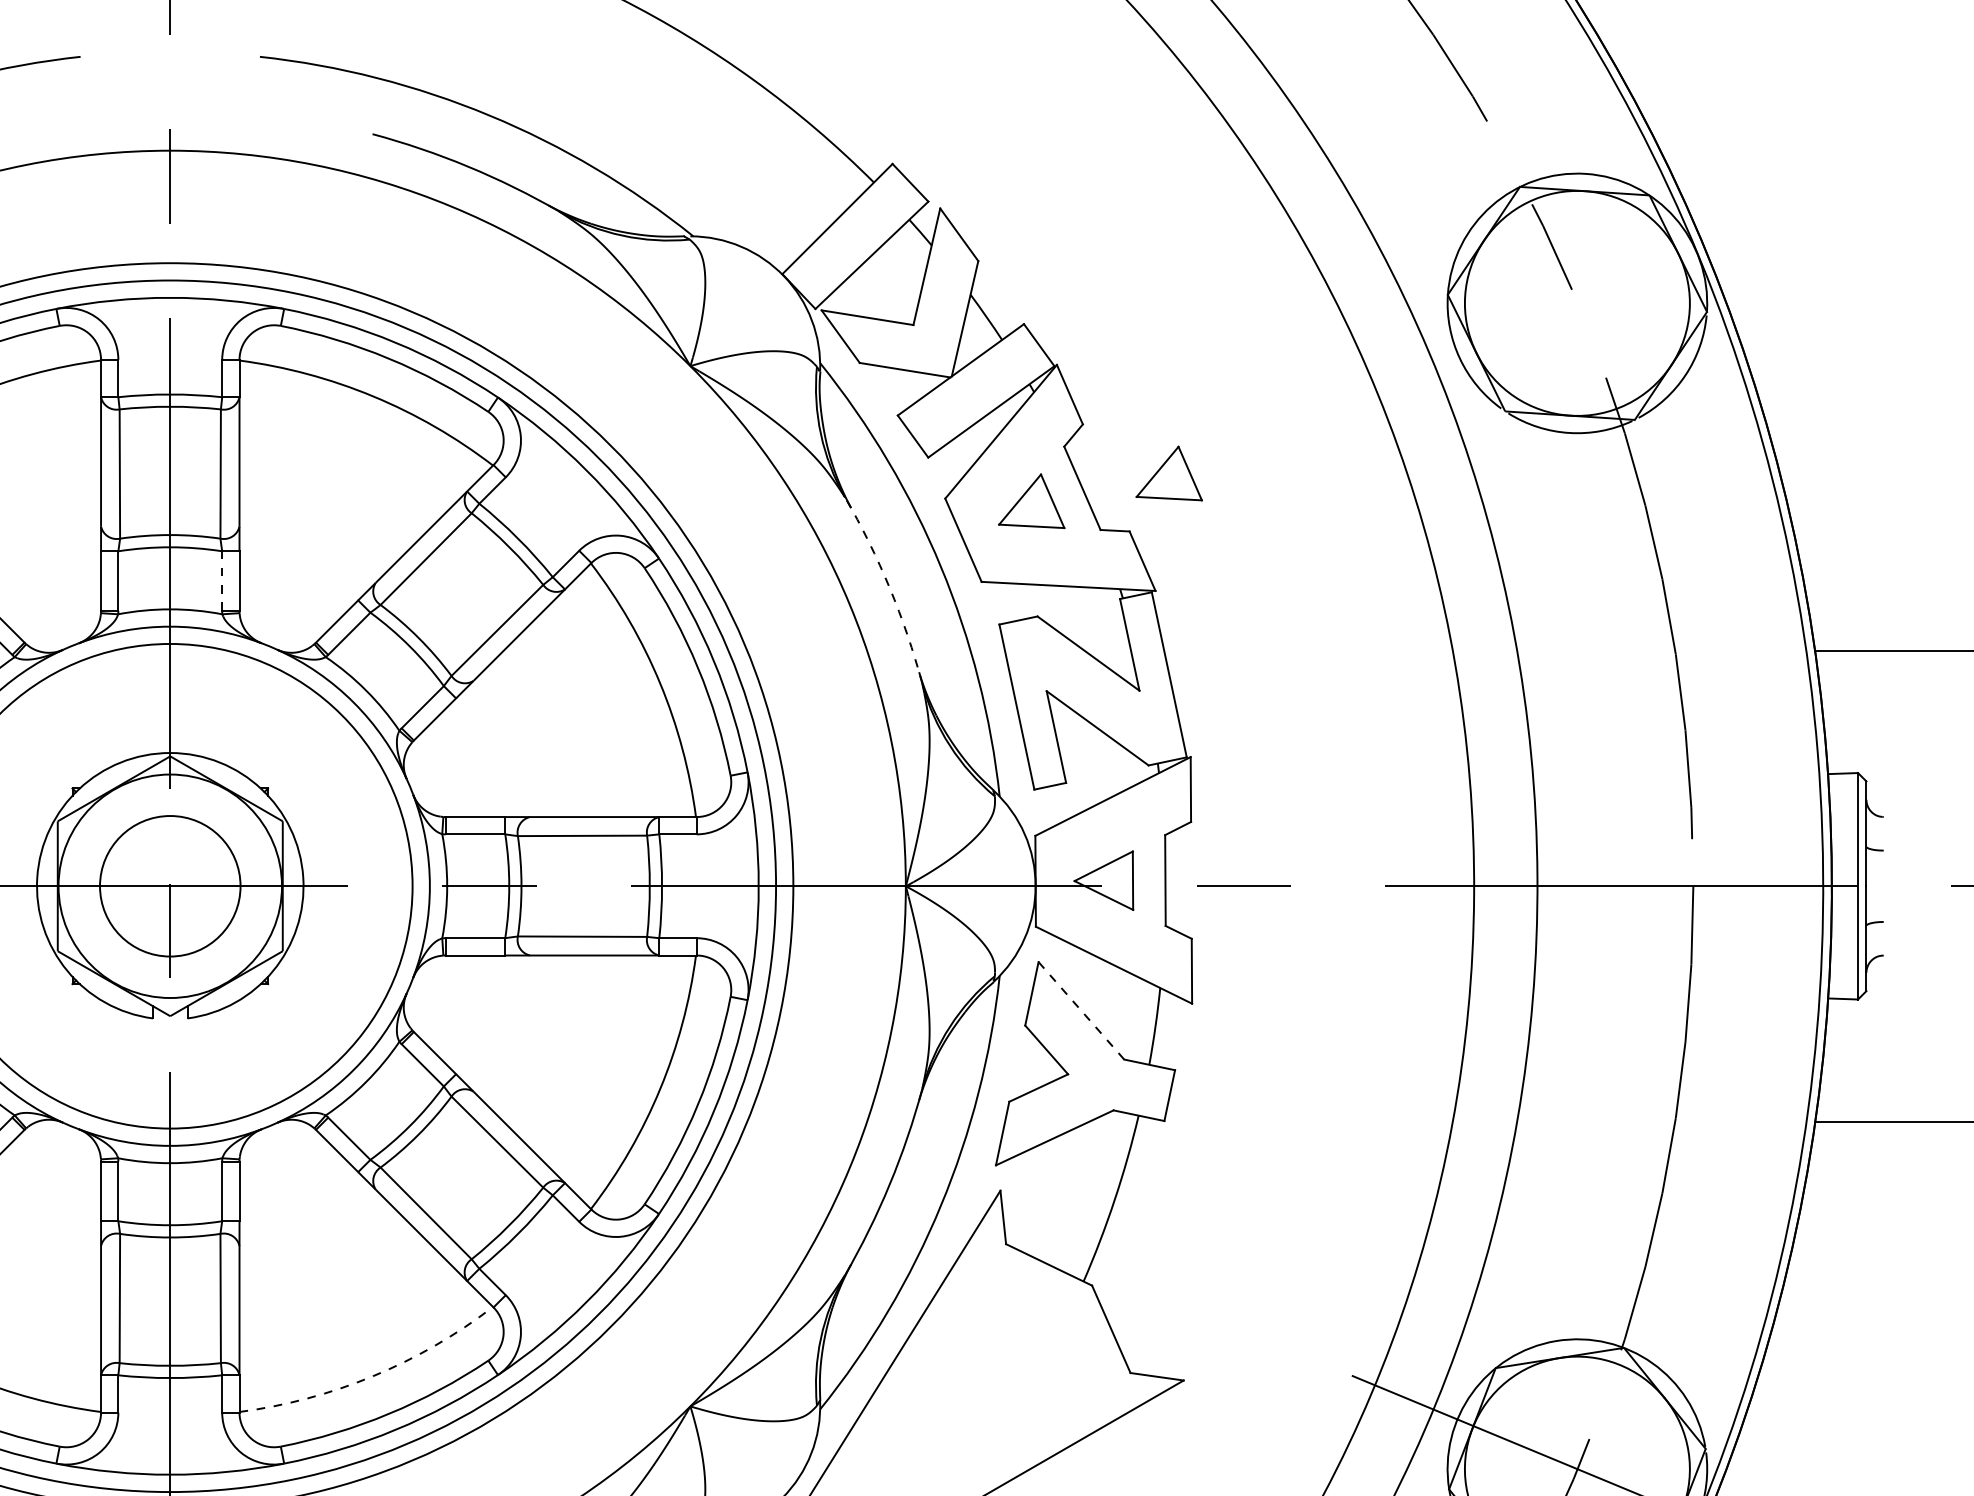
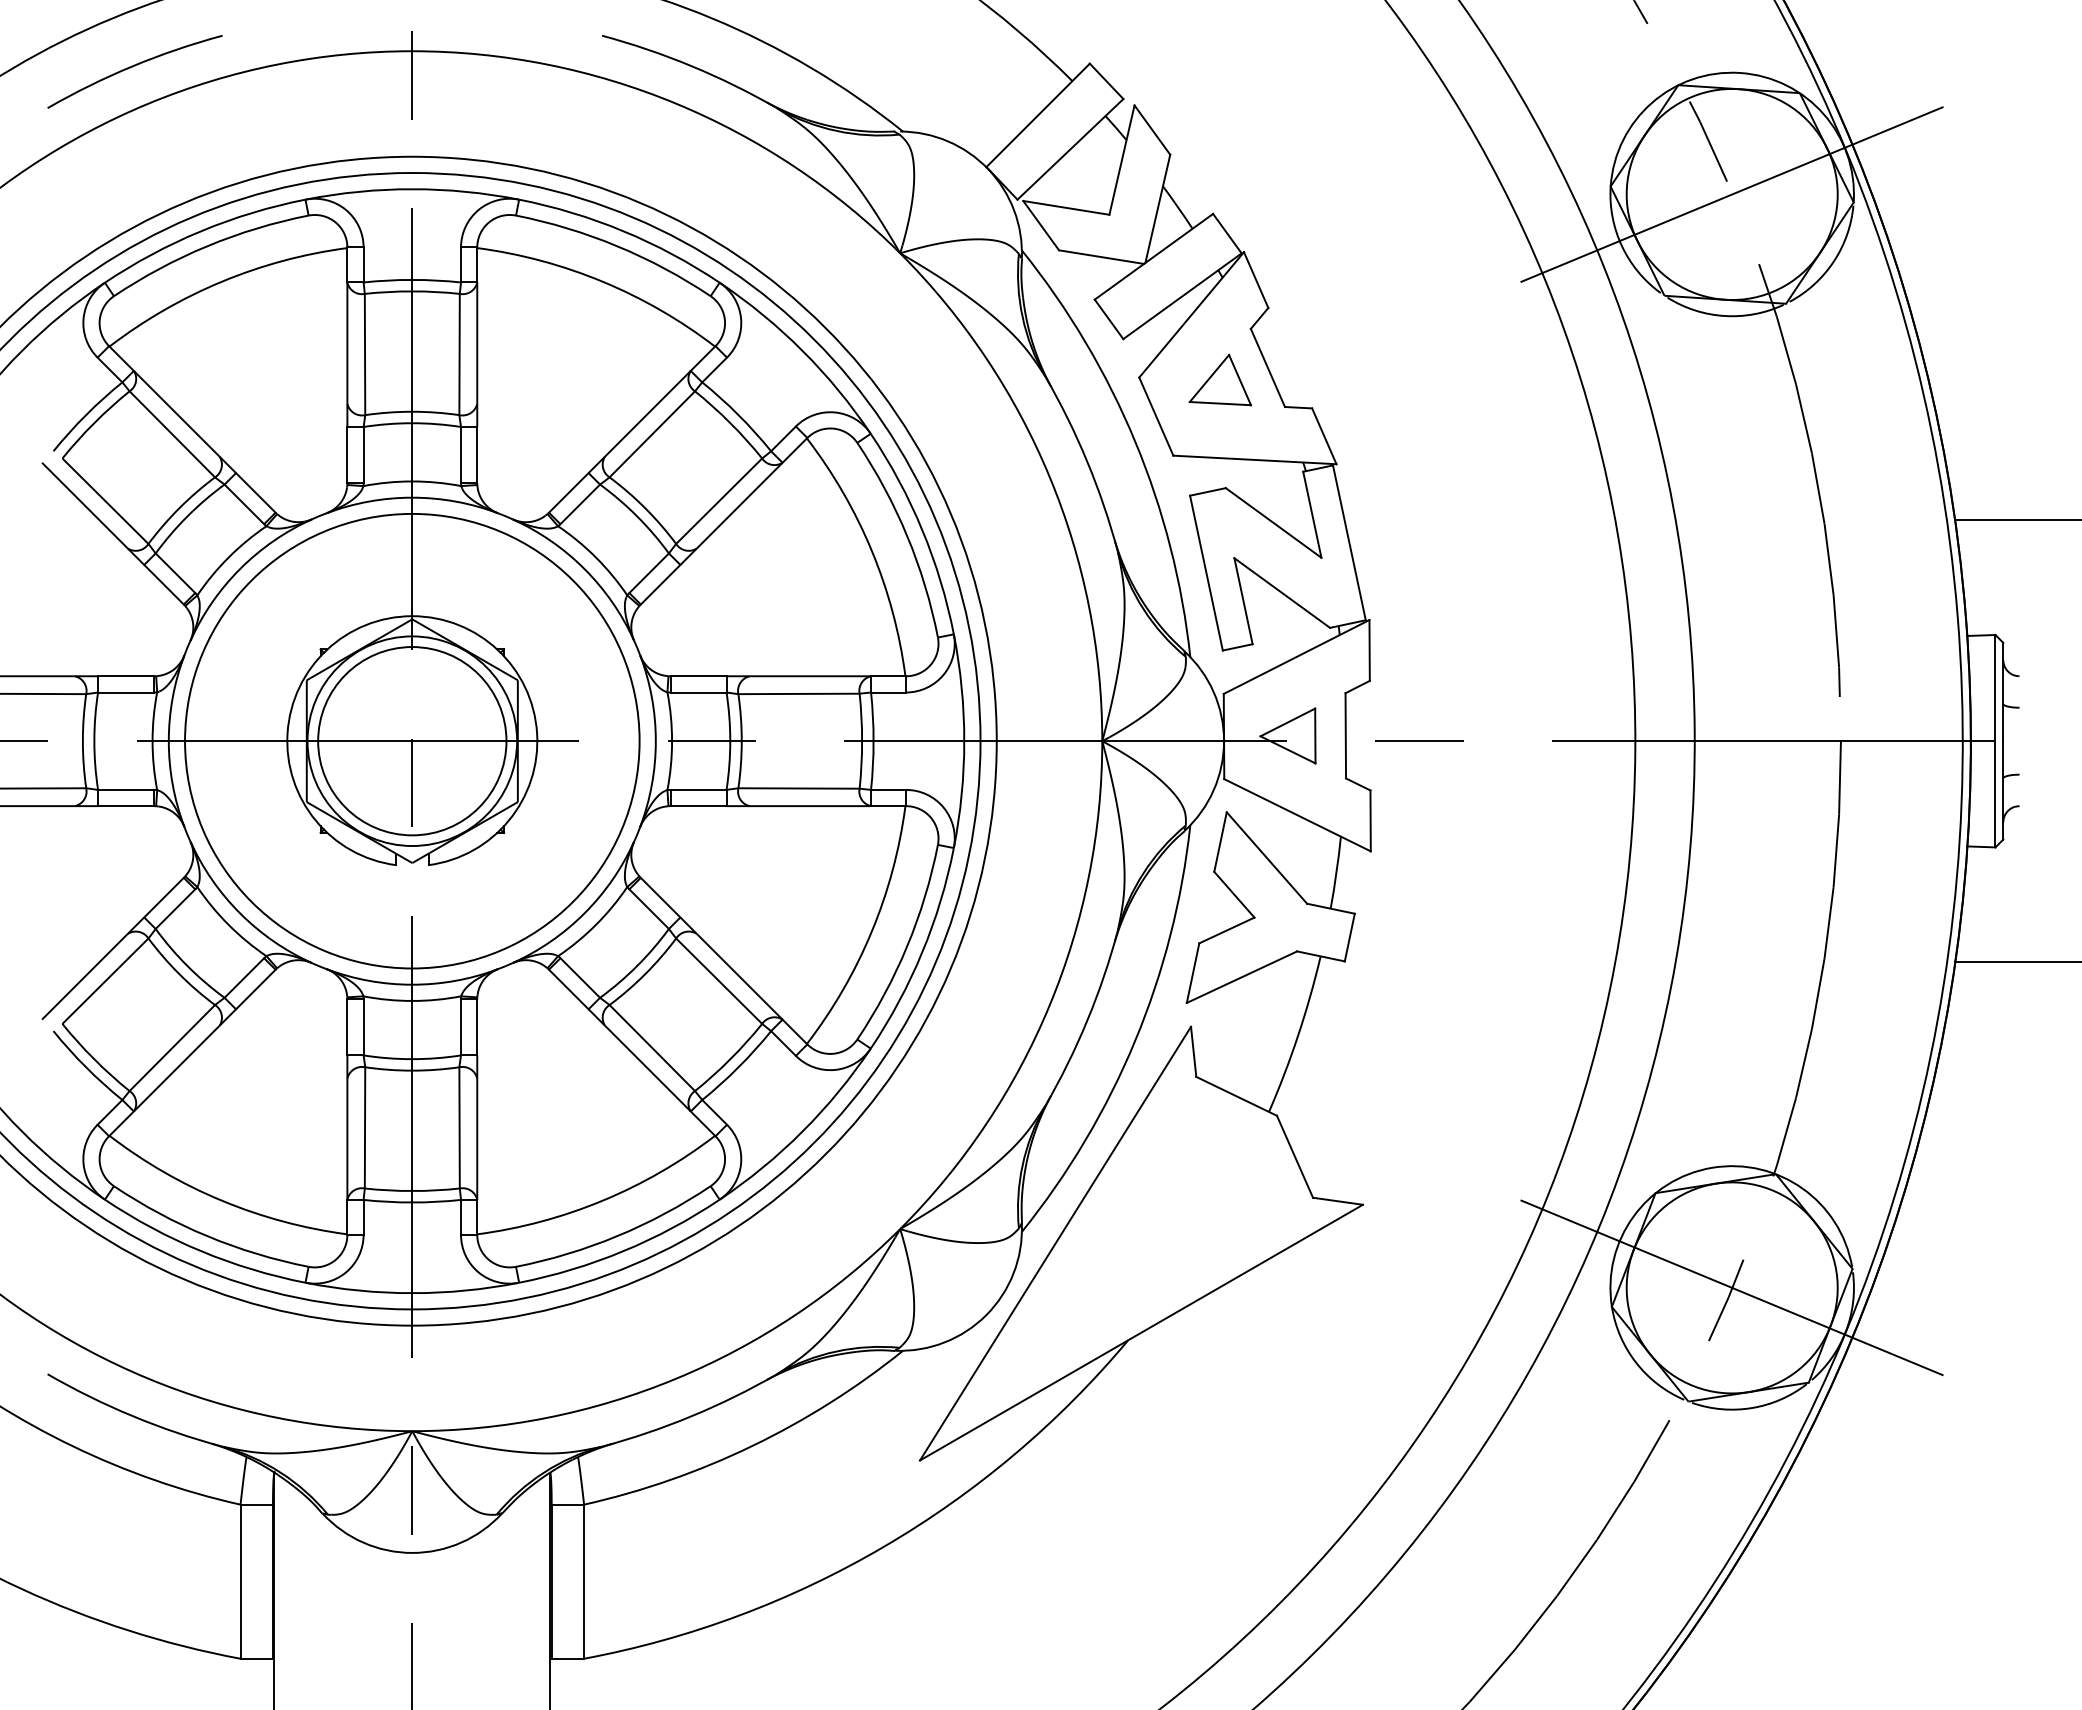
line: (1576, 303) -> (1731, 194), added
part: (1168, 472) -> (1348, 353), removed
line: (222, 580) -> (461, 454), dashed -> solid
arc: (890, 588) -> (1087, 461), dashed -> solid
circle: (170, 886) -> (412, 741), size x1.43
line: (1080, 1011) -> (1266, 858), dashed -> solid
arc: (373, 1375) -> (602, 1200), dashed -> solid

